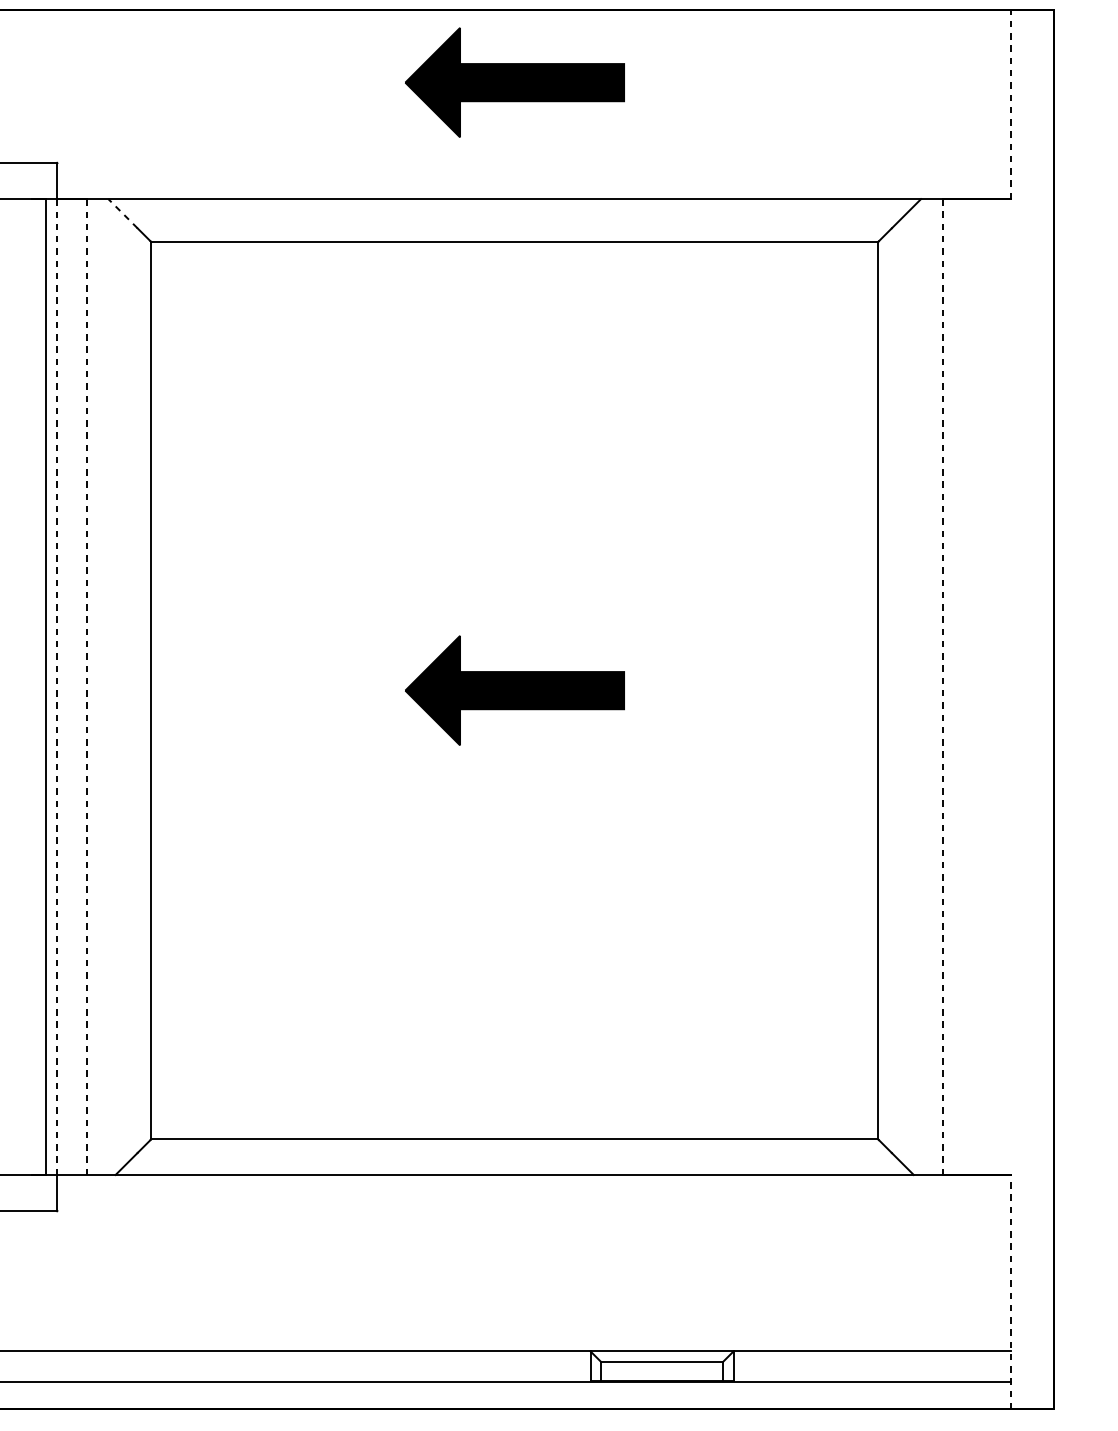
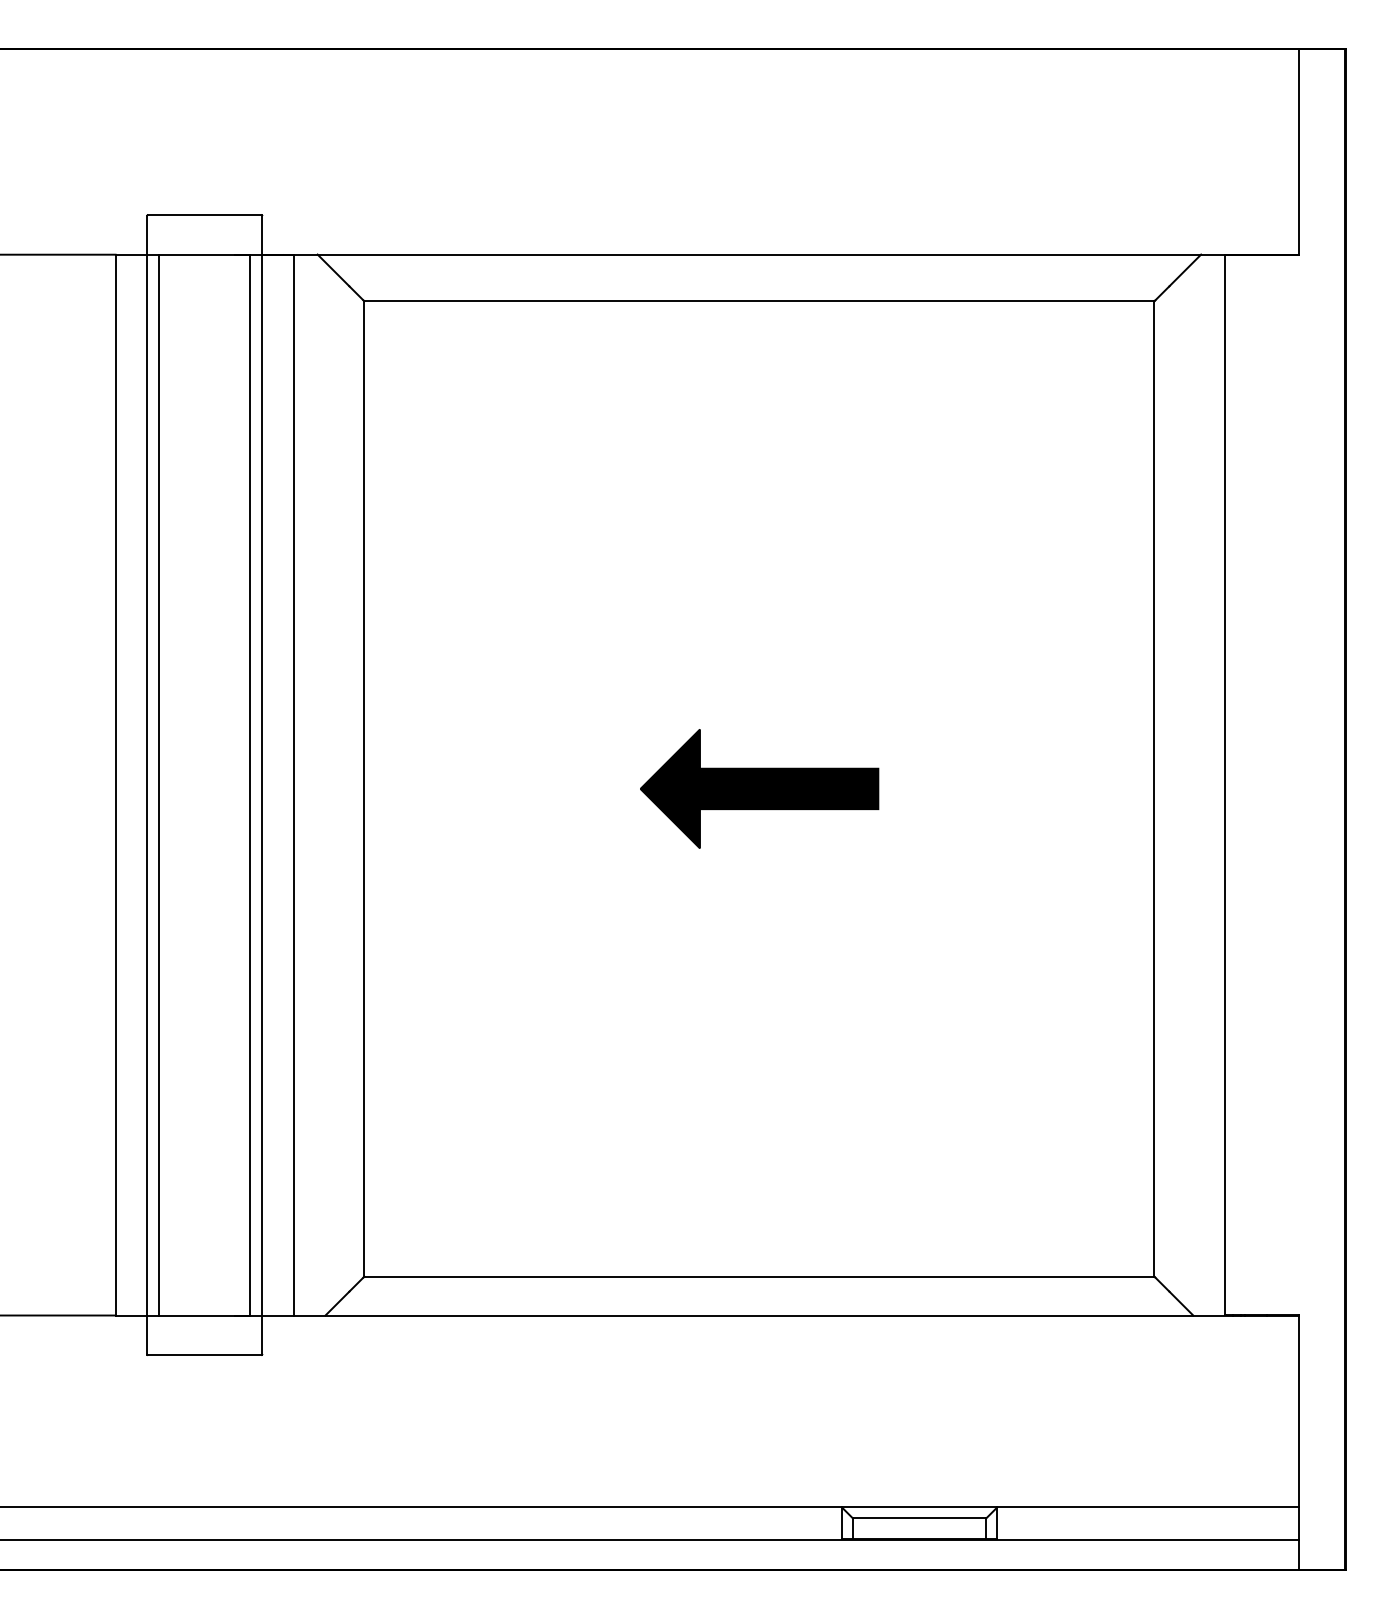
part: (514, 82) -> (759, 127), removed
line: (1010, 104) -> (1298, 151), dashed -> solid
line: (122, 213) -> (333, 270), dashed -> solid
line: (57, 687) -> (262, 785), dashed -> solid
line: (86, 687) -> (293, 785), dashed -> solid
line: (943, 687) -> (1225, 785), dashed -> solid
line: (1010, 1291) -> (1298, 1442), dashed -> solid

